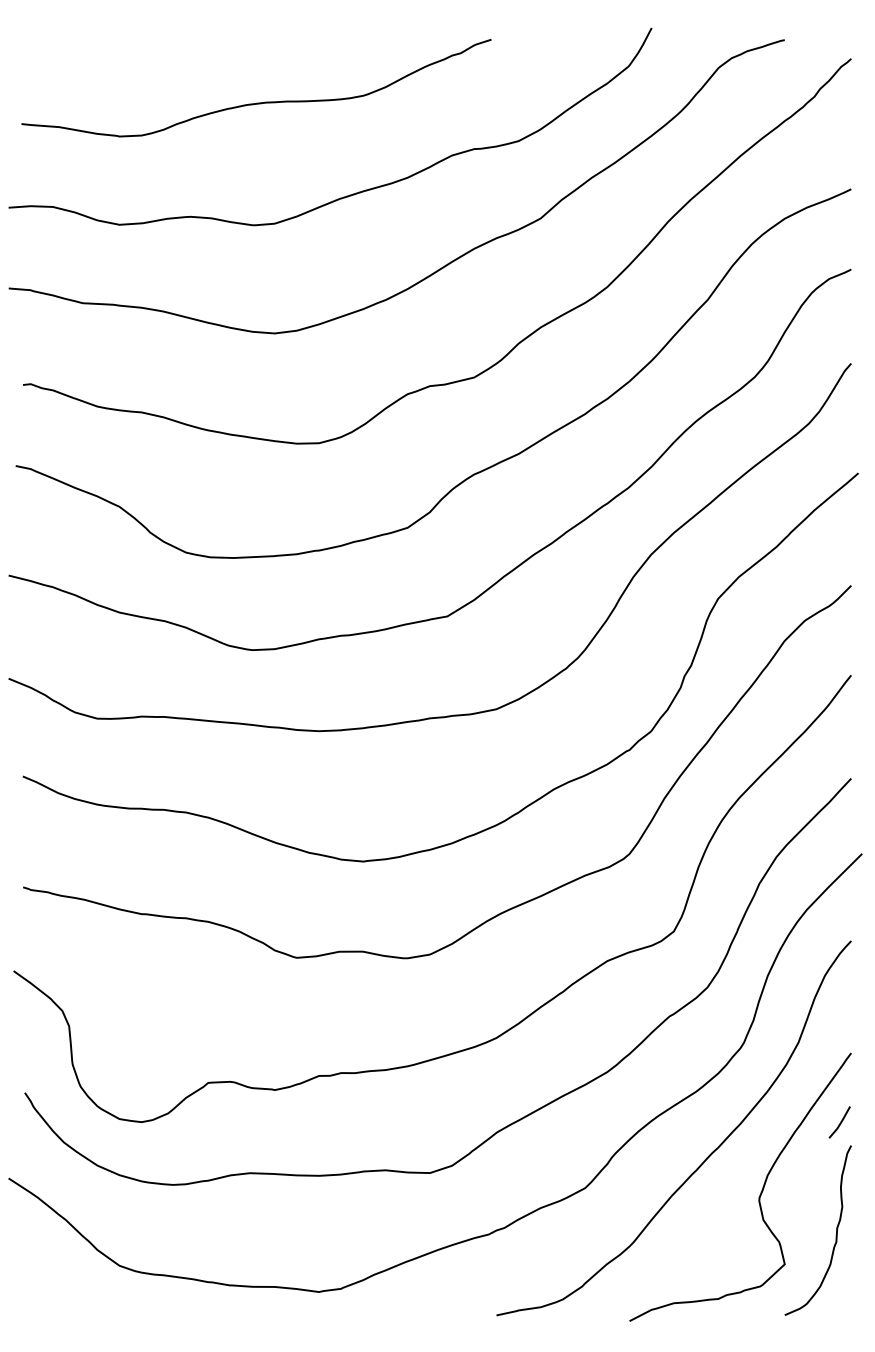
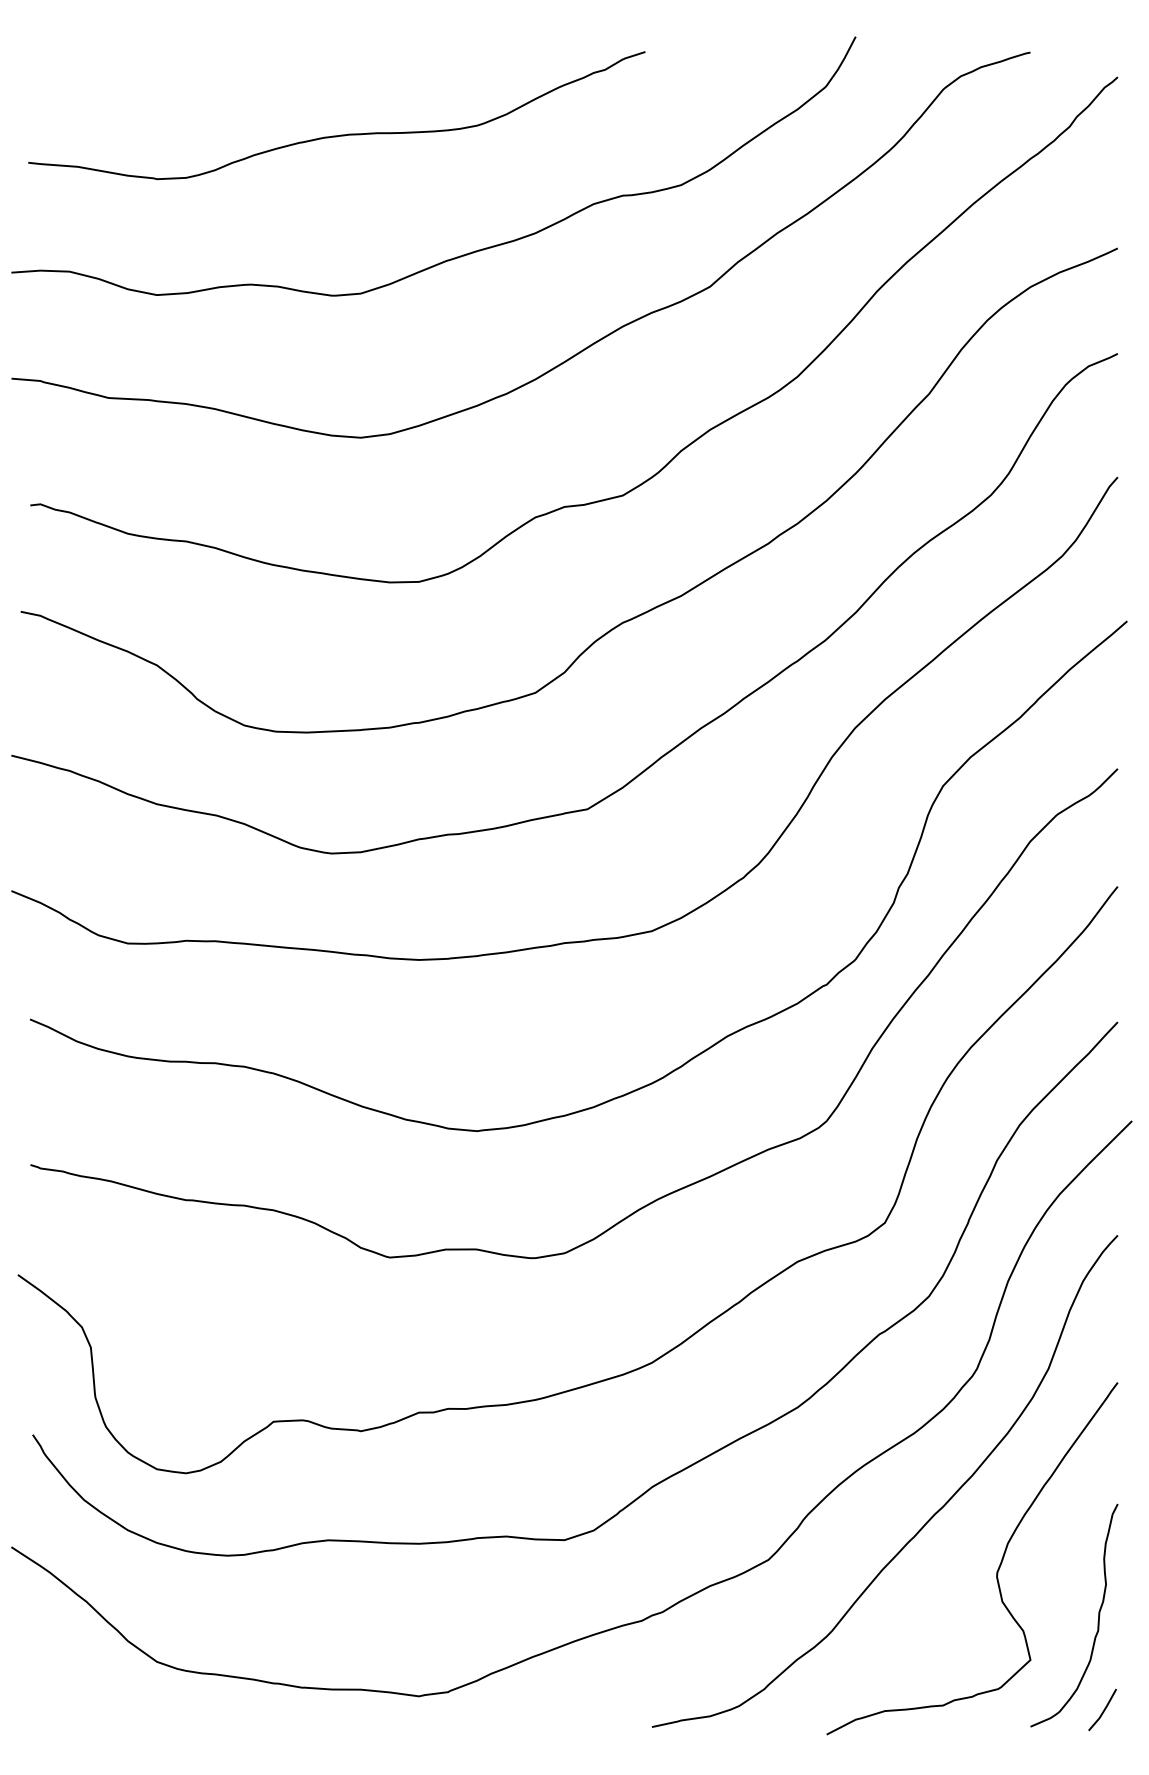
line: (840, 1122) -> (1103, 1710), moved

